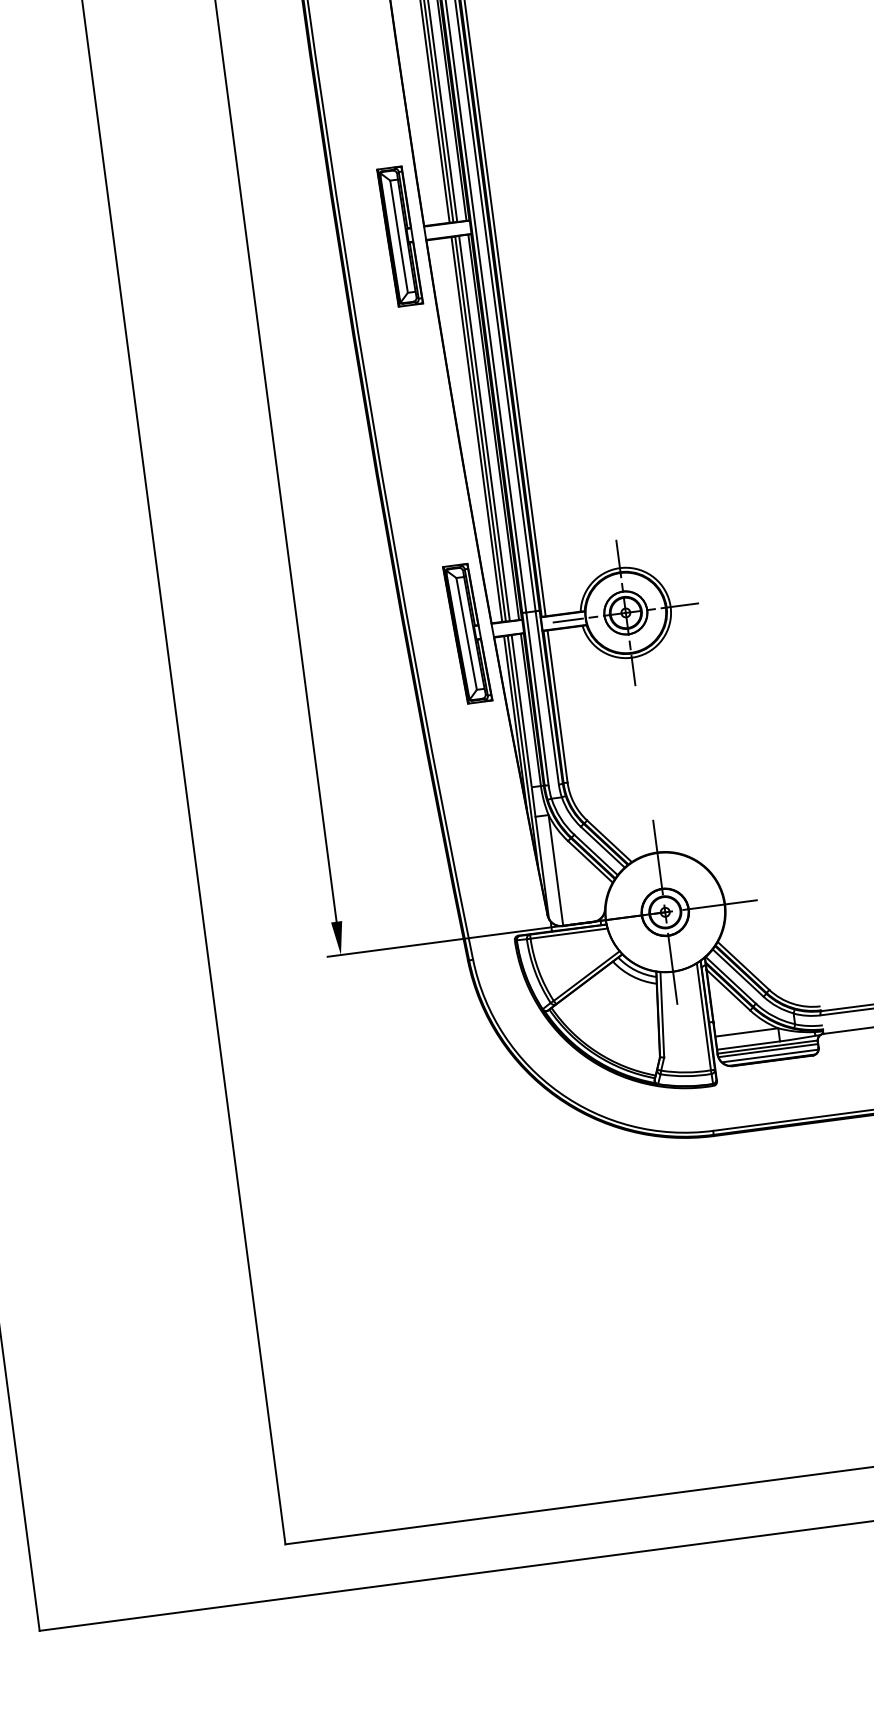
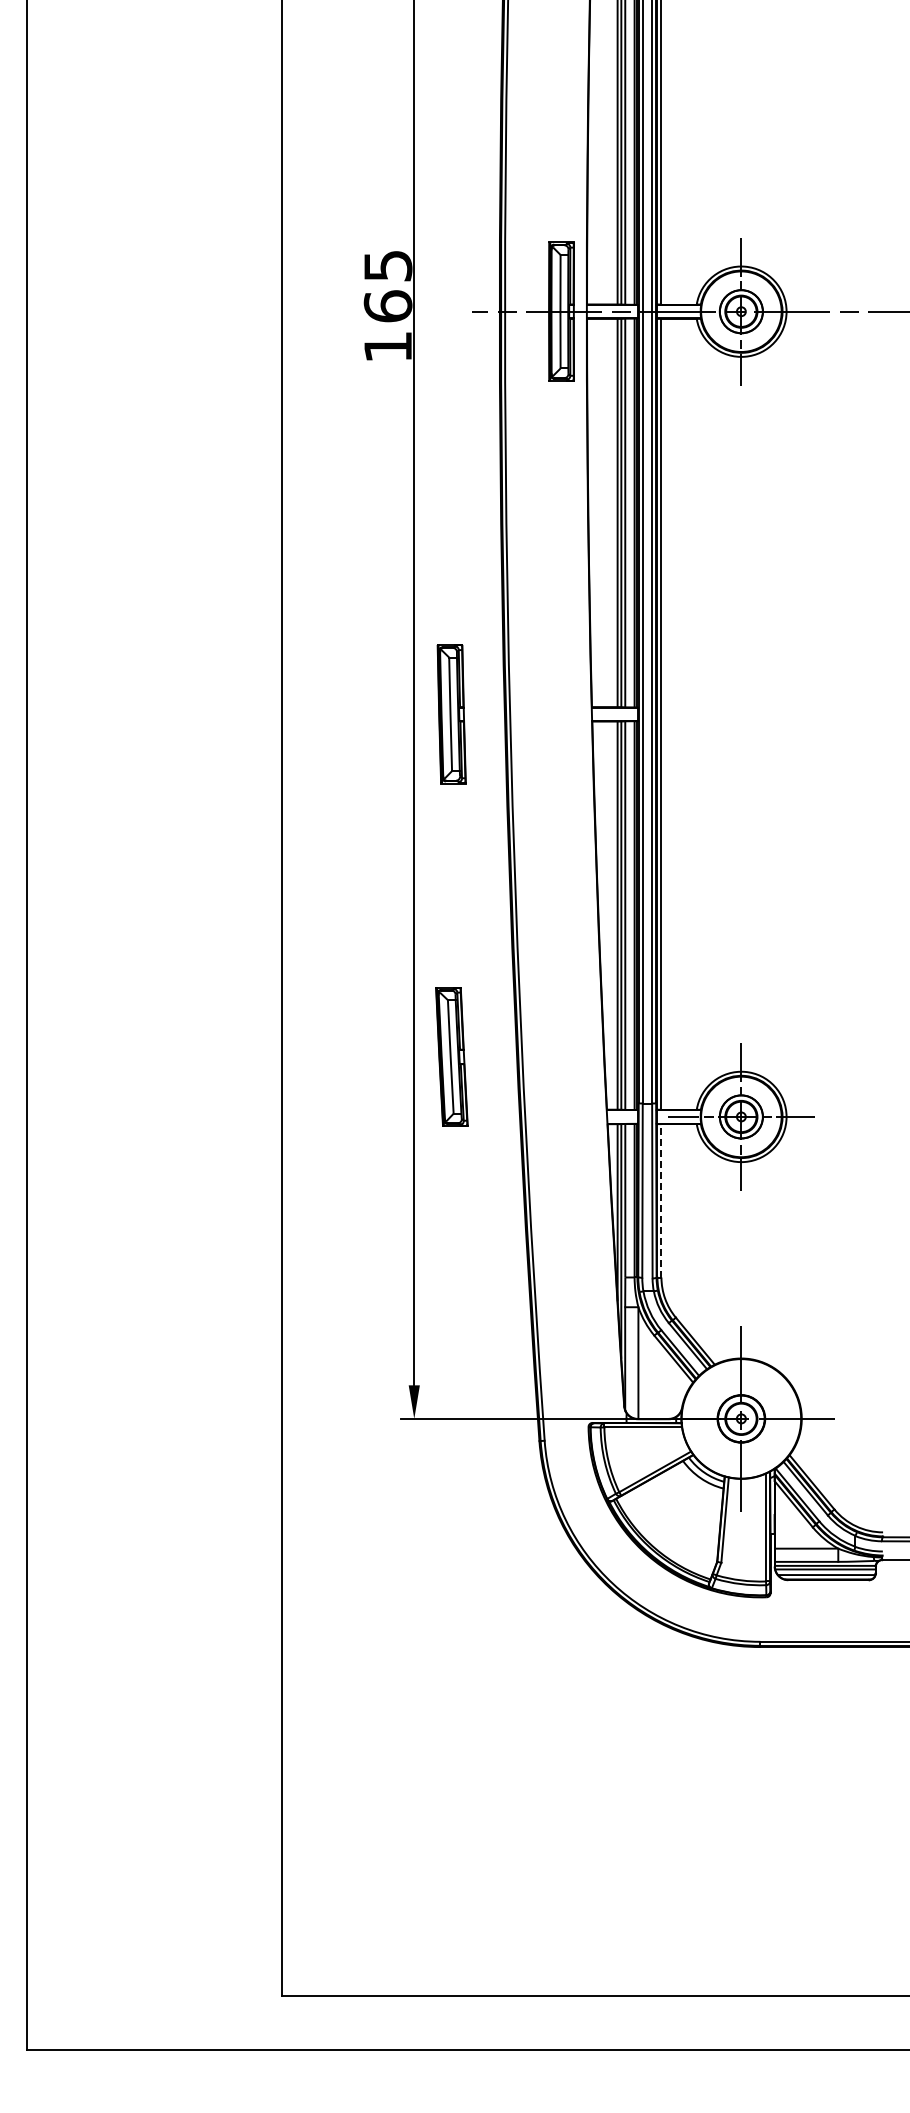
part: (399, 236) -> (451, 714), moved
part: (467, 633) -> (451, 1056), moved
line: (557, 706) -> (661, 1200), solid -> dashed

